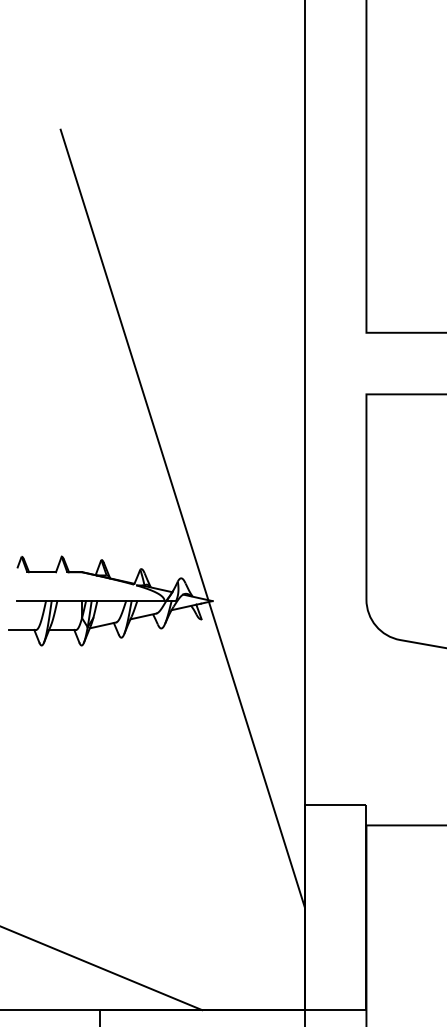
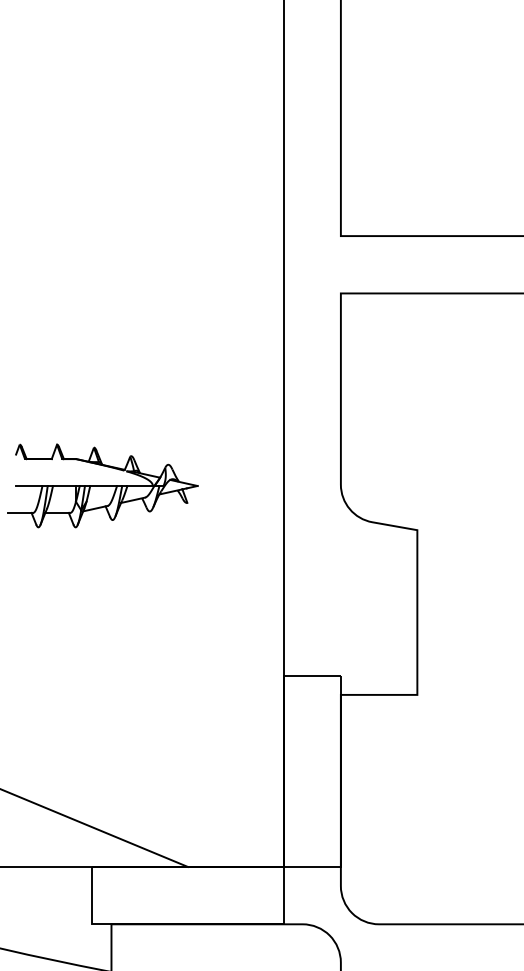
line: (182, 517) -> (169, 408), removed

